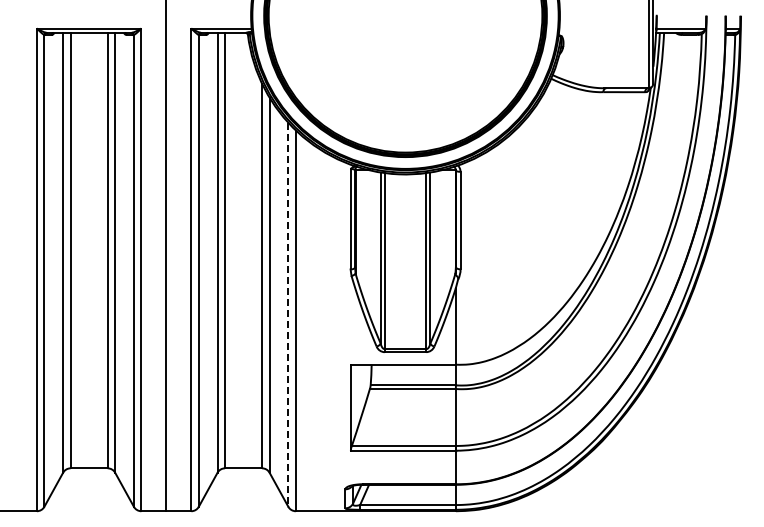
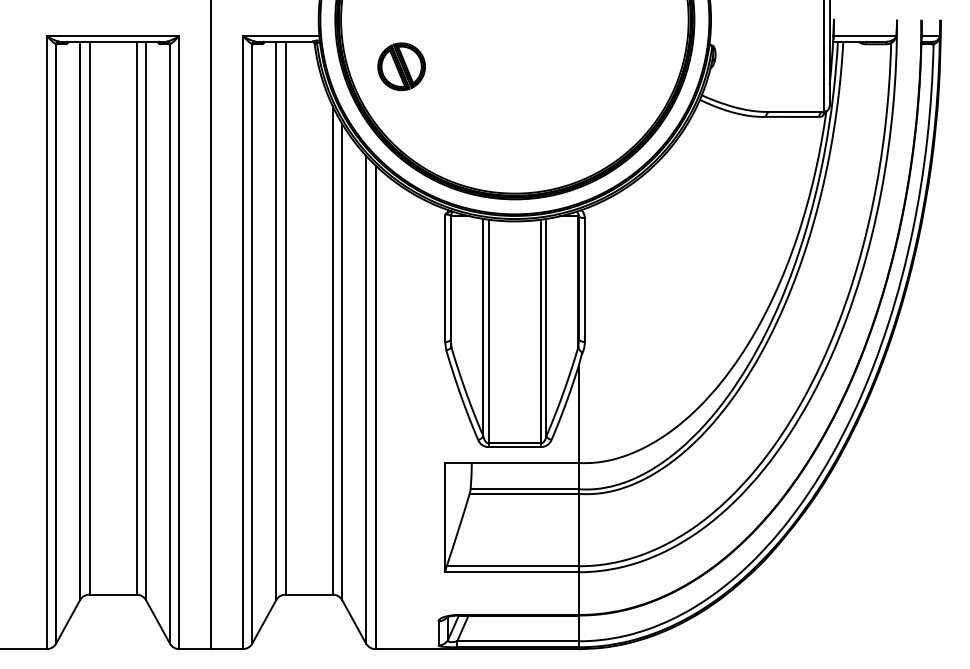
part: (316, 52) -> (401, 66), added
line: (288, 314) -> (366, 399), dashed -> solid

